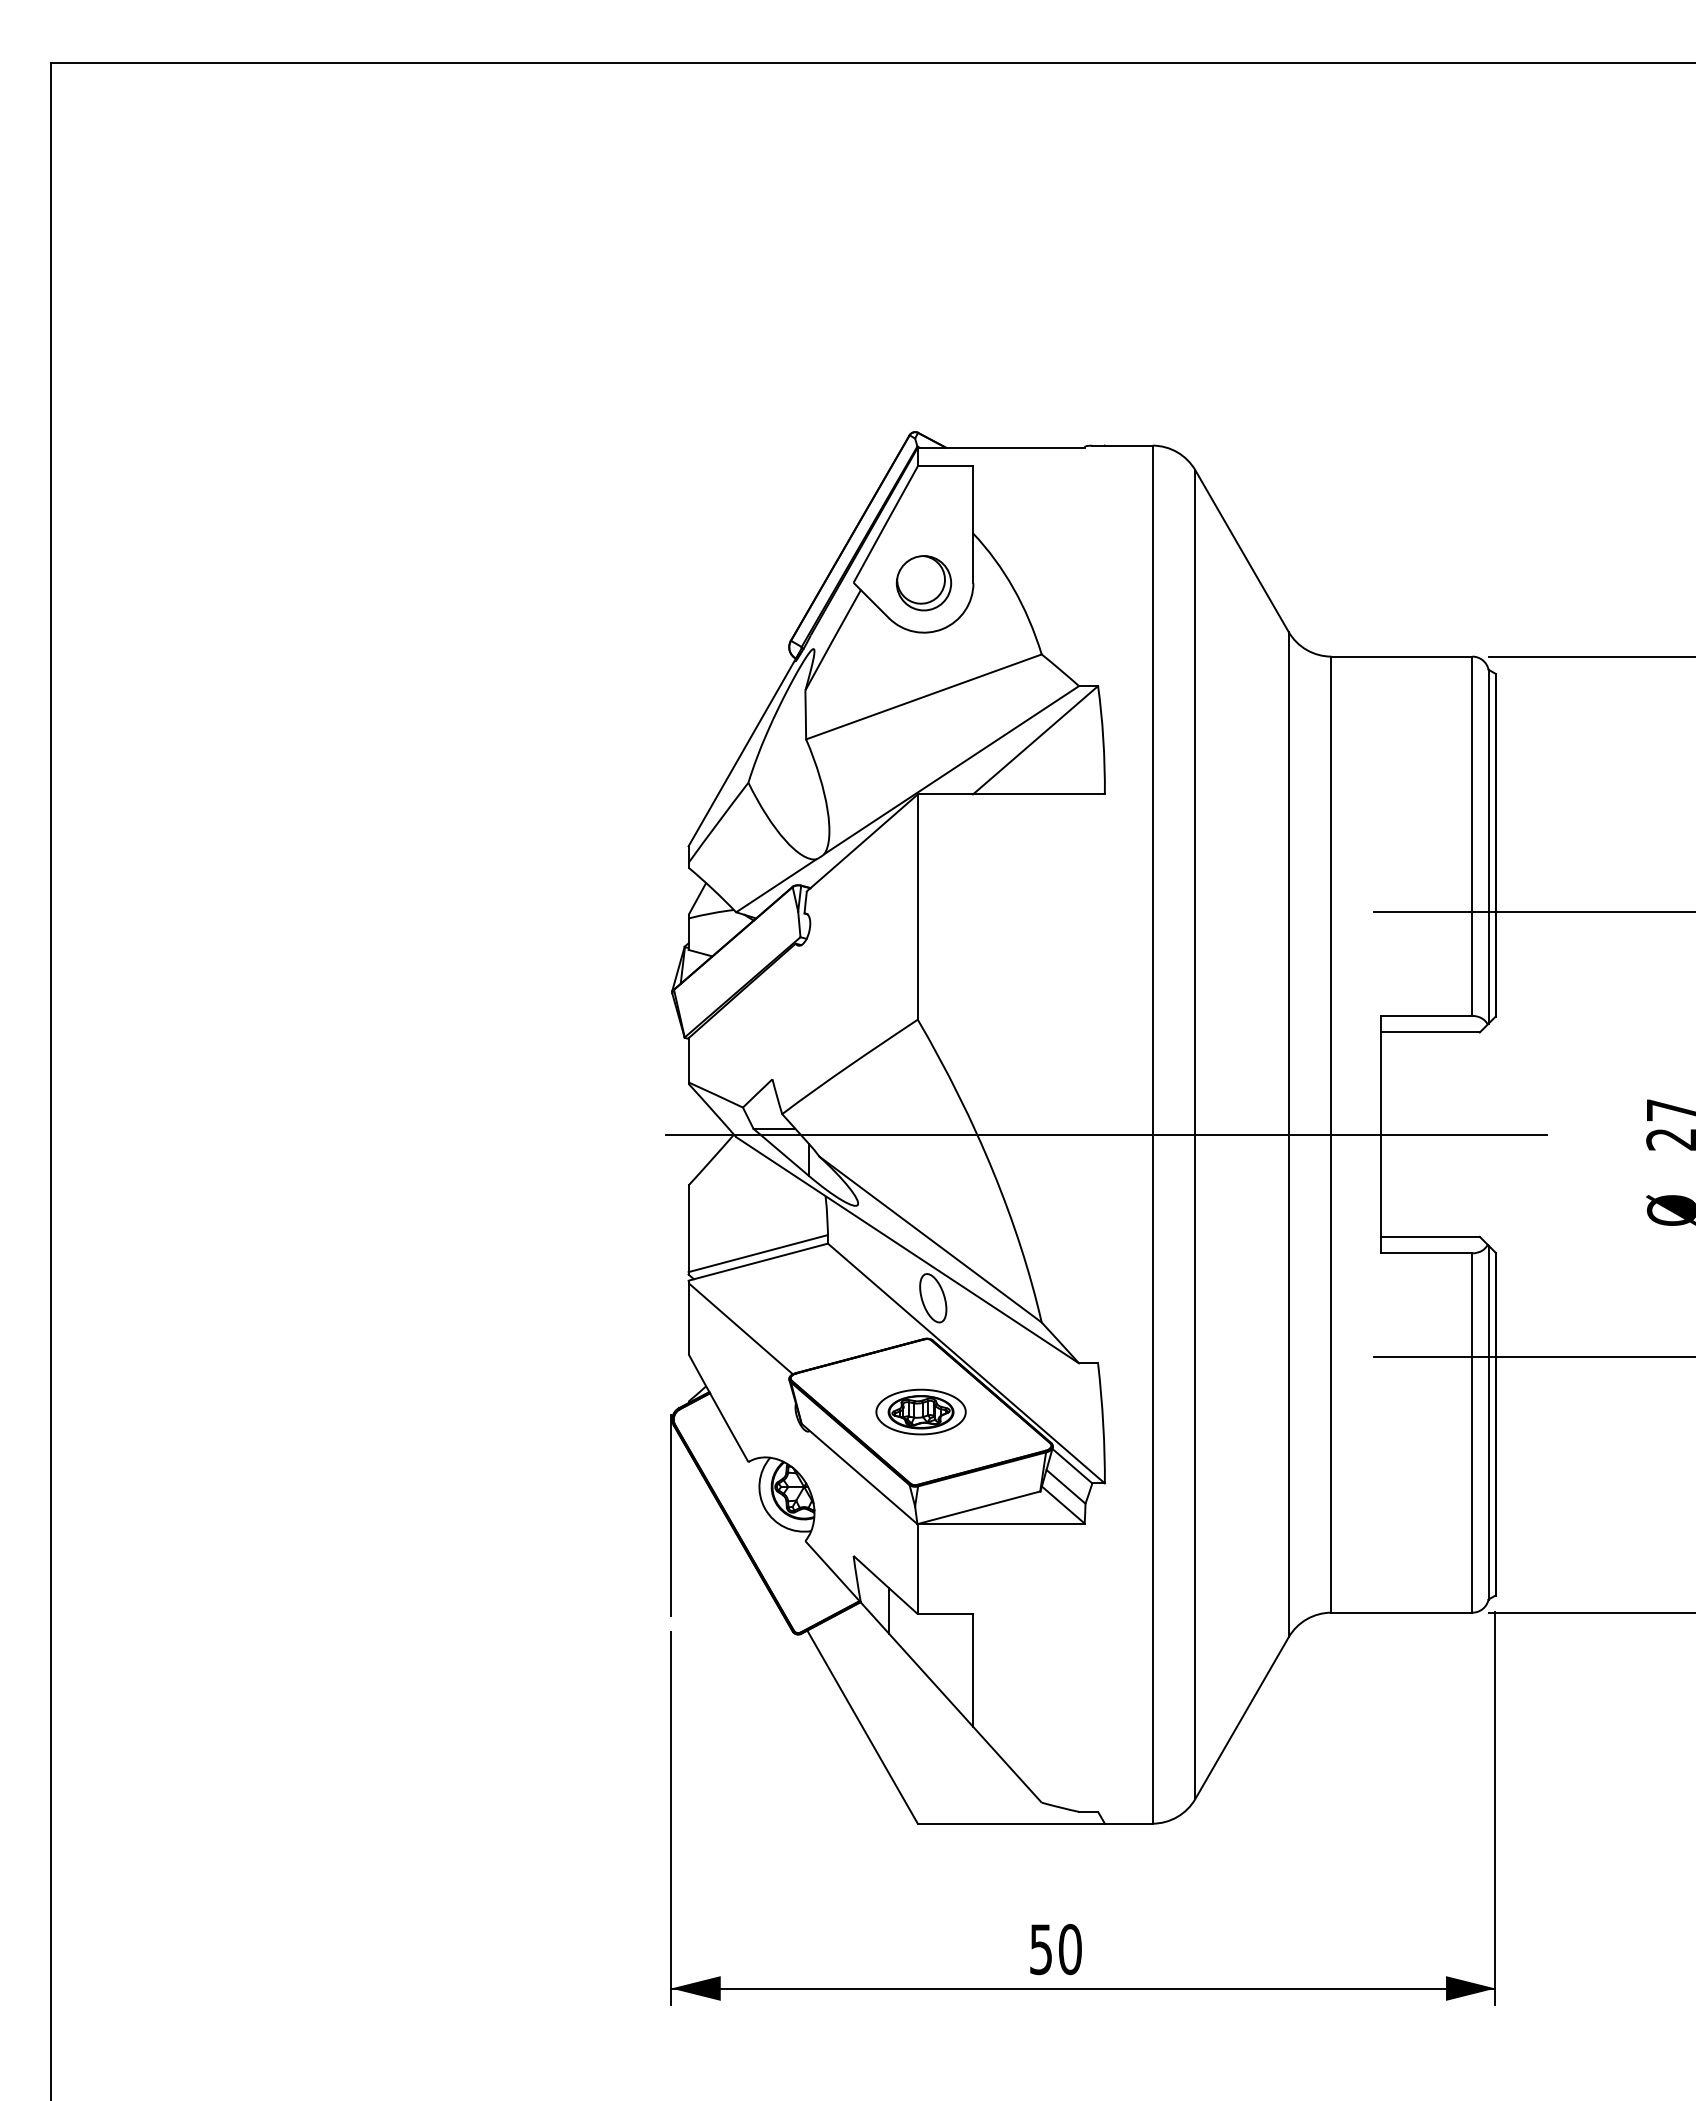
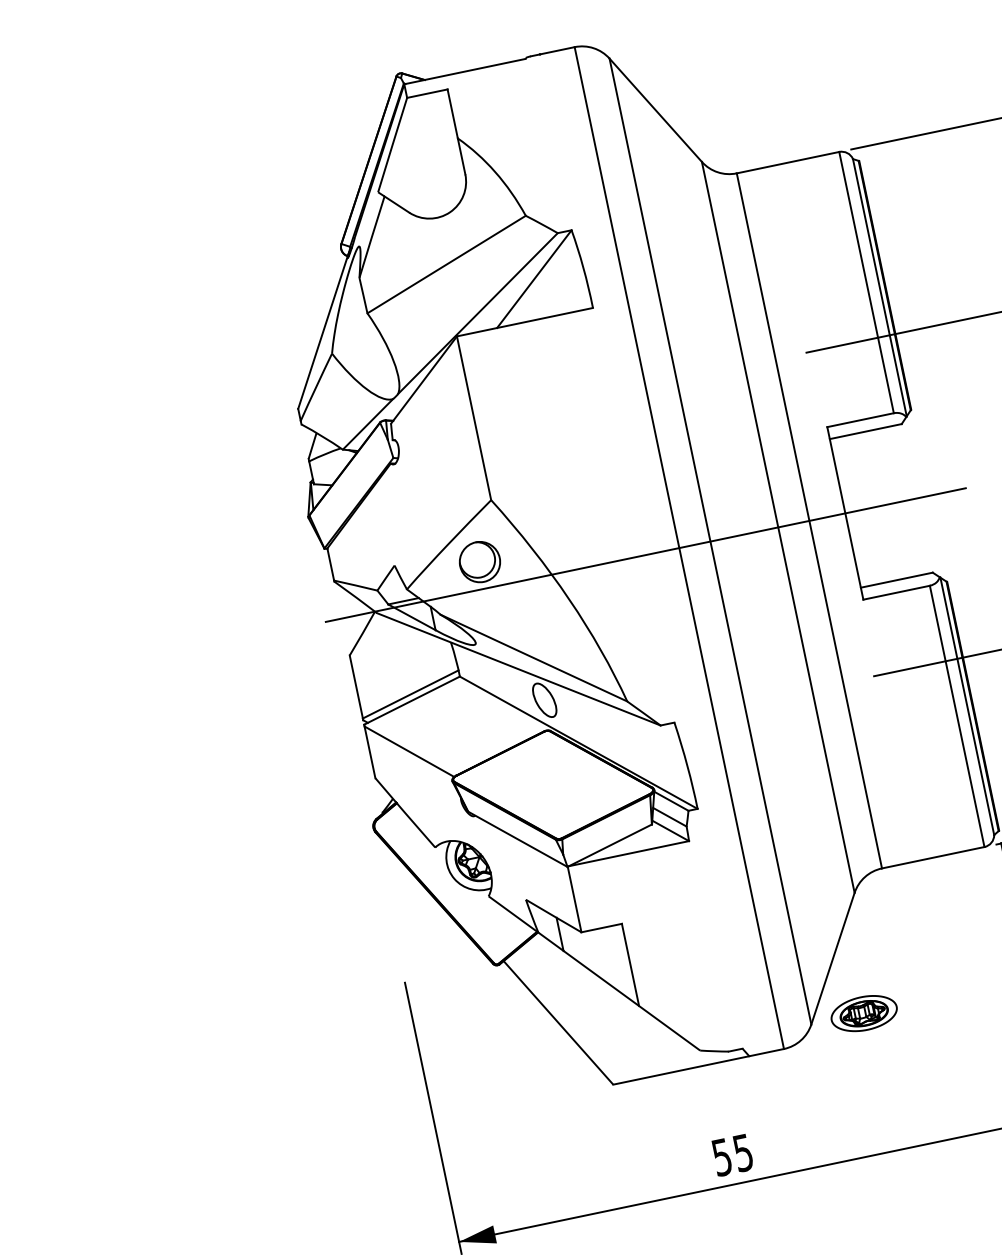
part: (923, 583) -> (479, 562), moved
part: (920, 1411) -> (863, 1013), moved
line: (671, 1514) -> (387, 897), removed
text: (1070, 1949) -> (743, 1152), 50 -> 55

